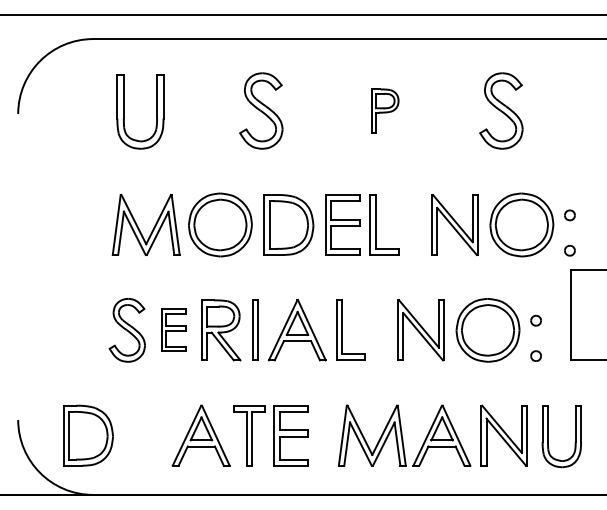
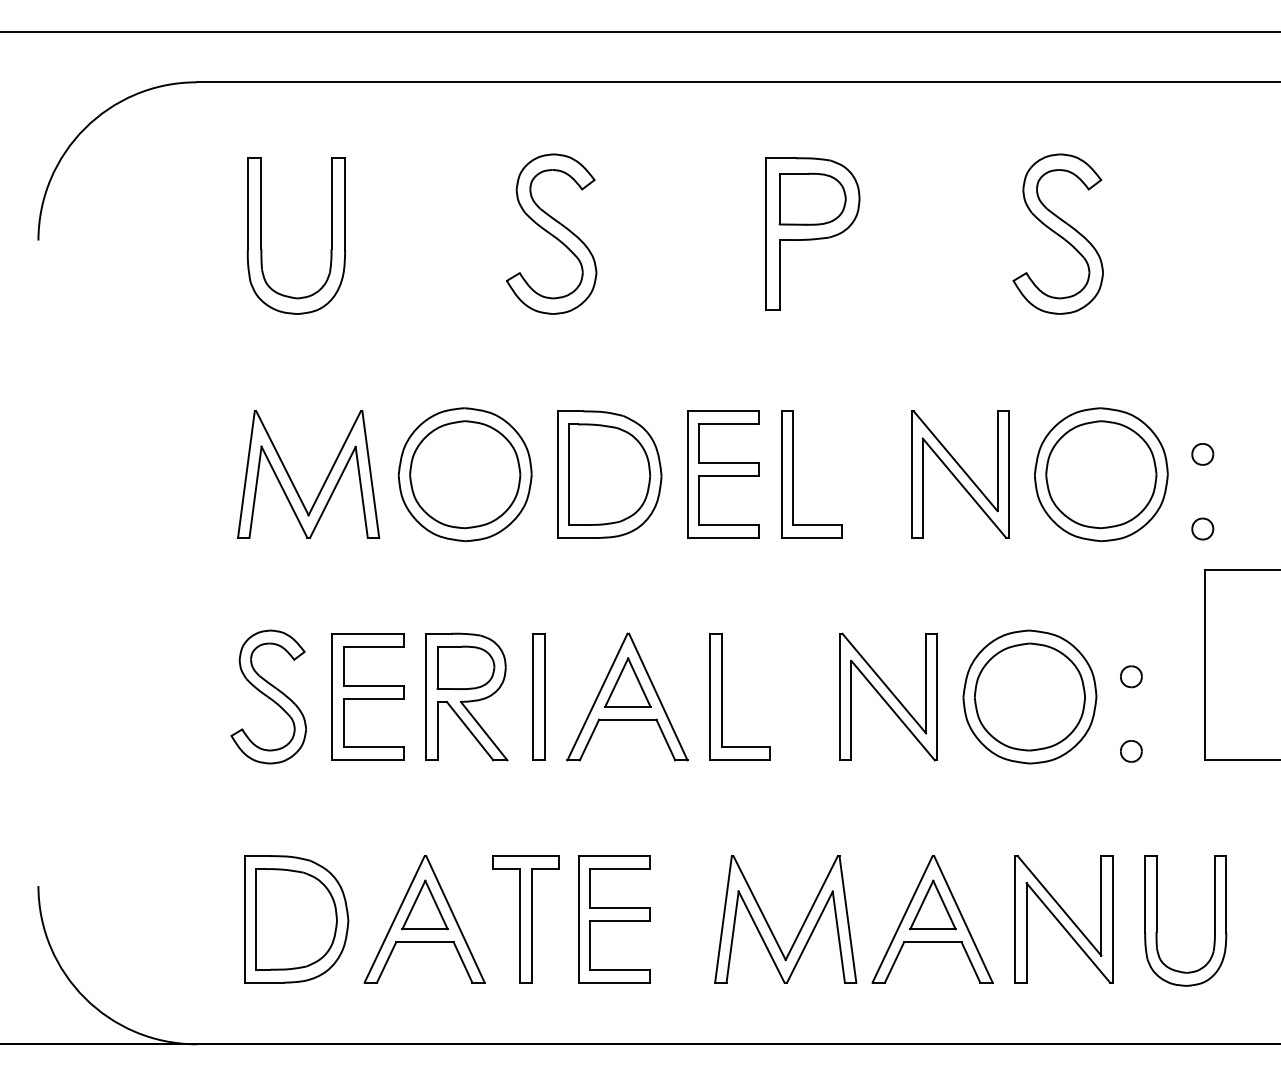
part: (385, 110) -> (813, 233), size x1.67
part: (173, 329) -> (366, 695), size x1.43
part: (88, 435) -> (296, 918), moved

